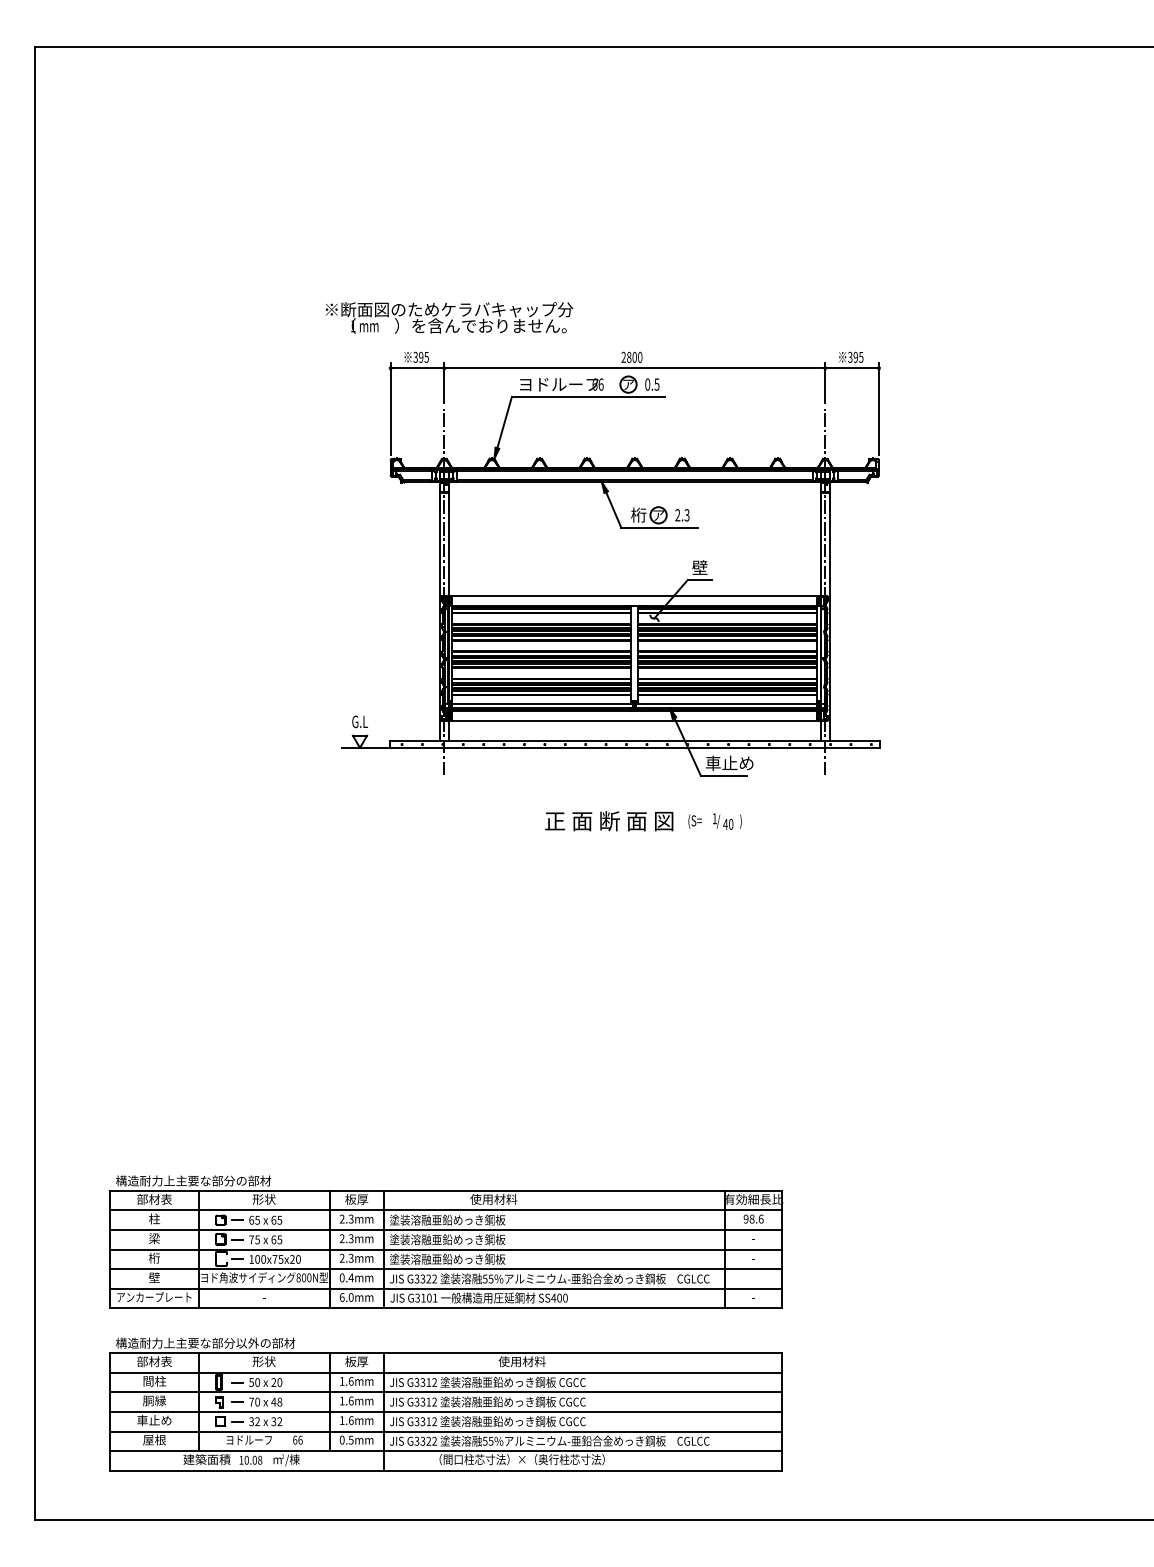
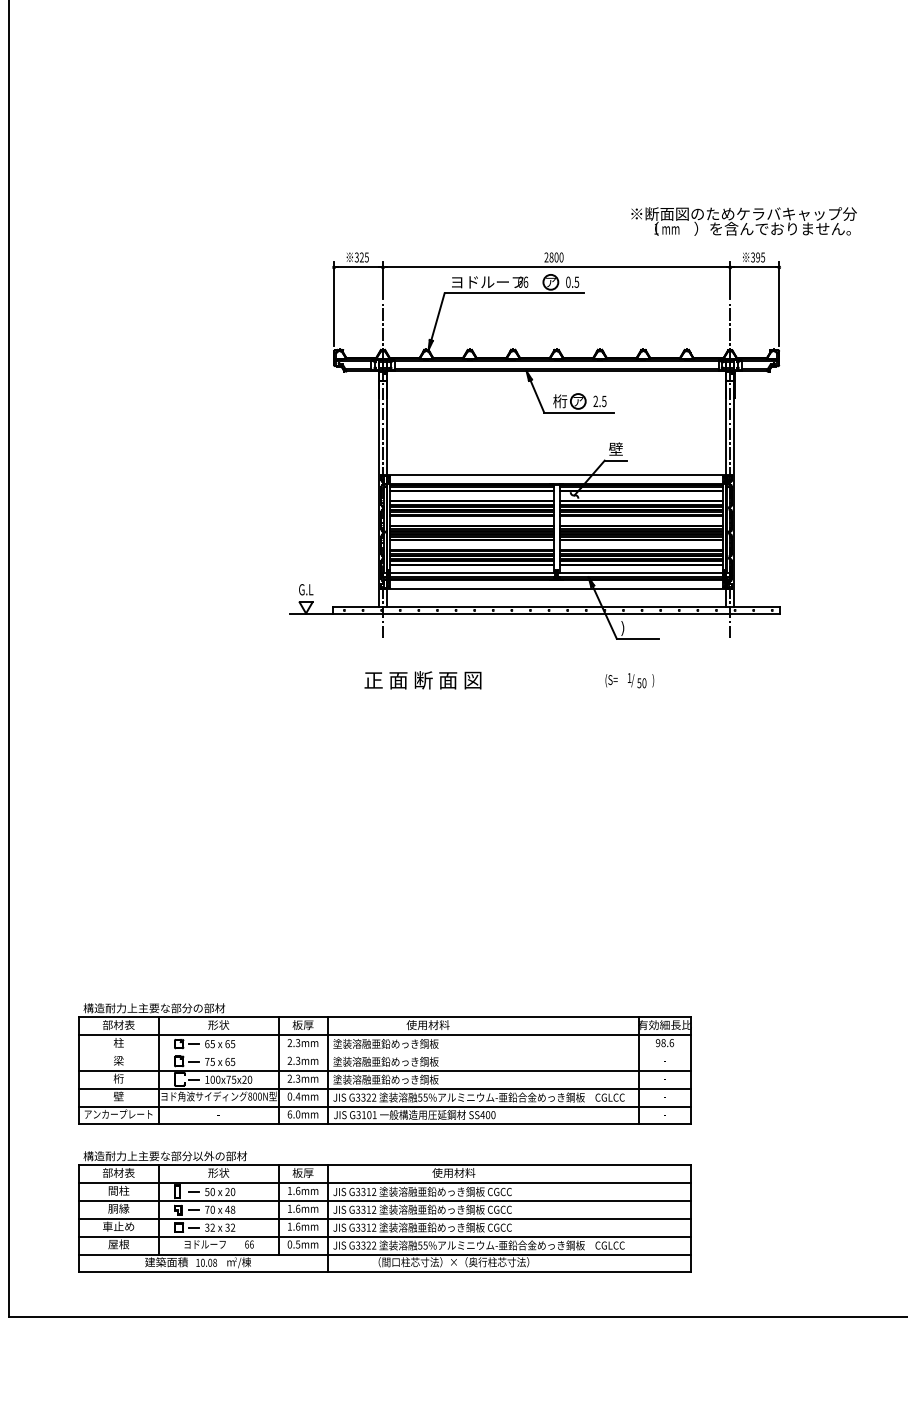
text: (449, 317) -> (744, 221), moved
text: (421, 357) -> (362, 257), 395 -> 325
text: (686, 514) -> (603, 400), 2.3 -> 2.5
text: (729, 763) -> (642, 627), 車止め -> )
text: (609, 821) -> (423, 680), moved
text: (725, 824) -> (639, 683), 40 -> 50
line: (445, 1230) -> (384, 1053), removed

